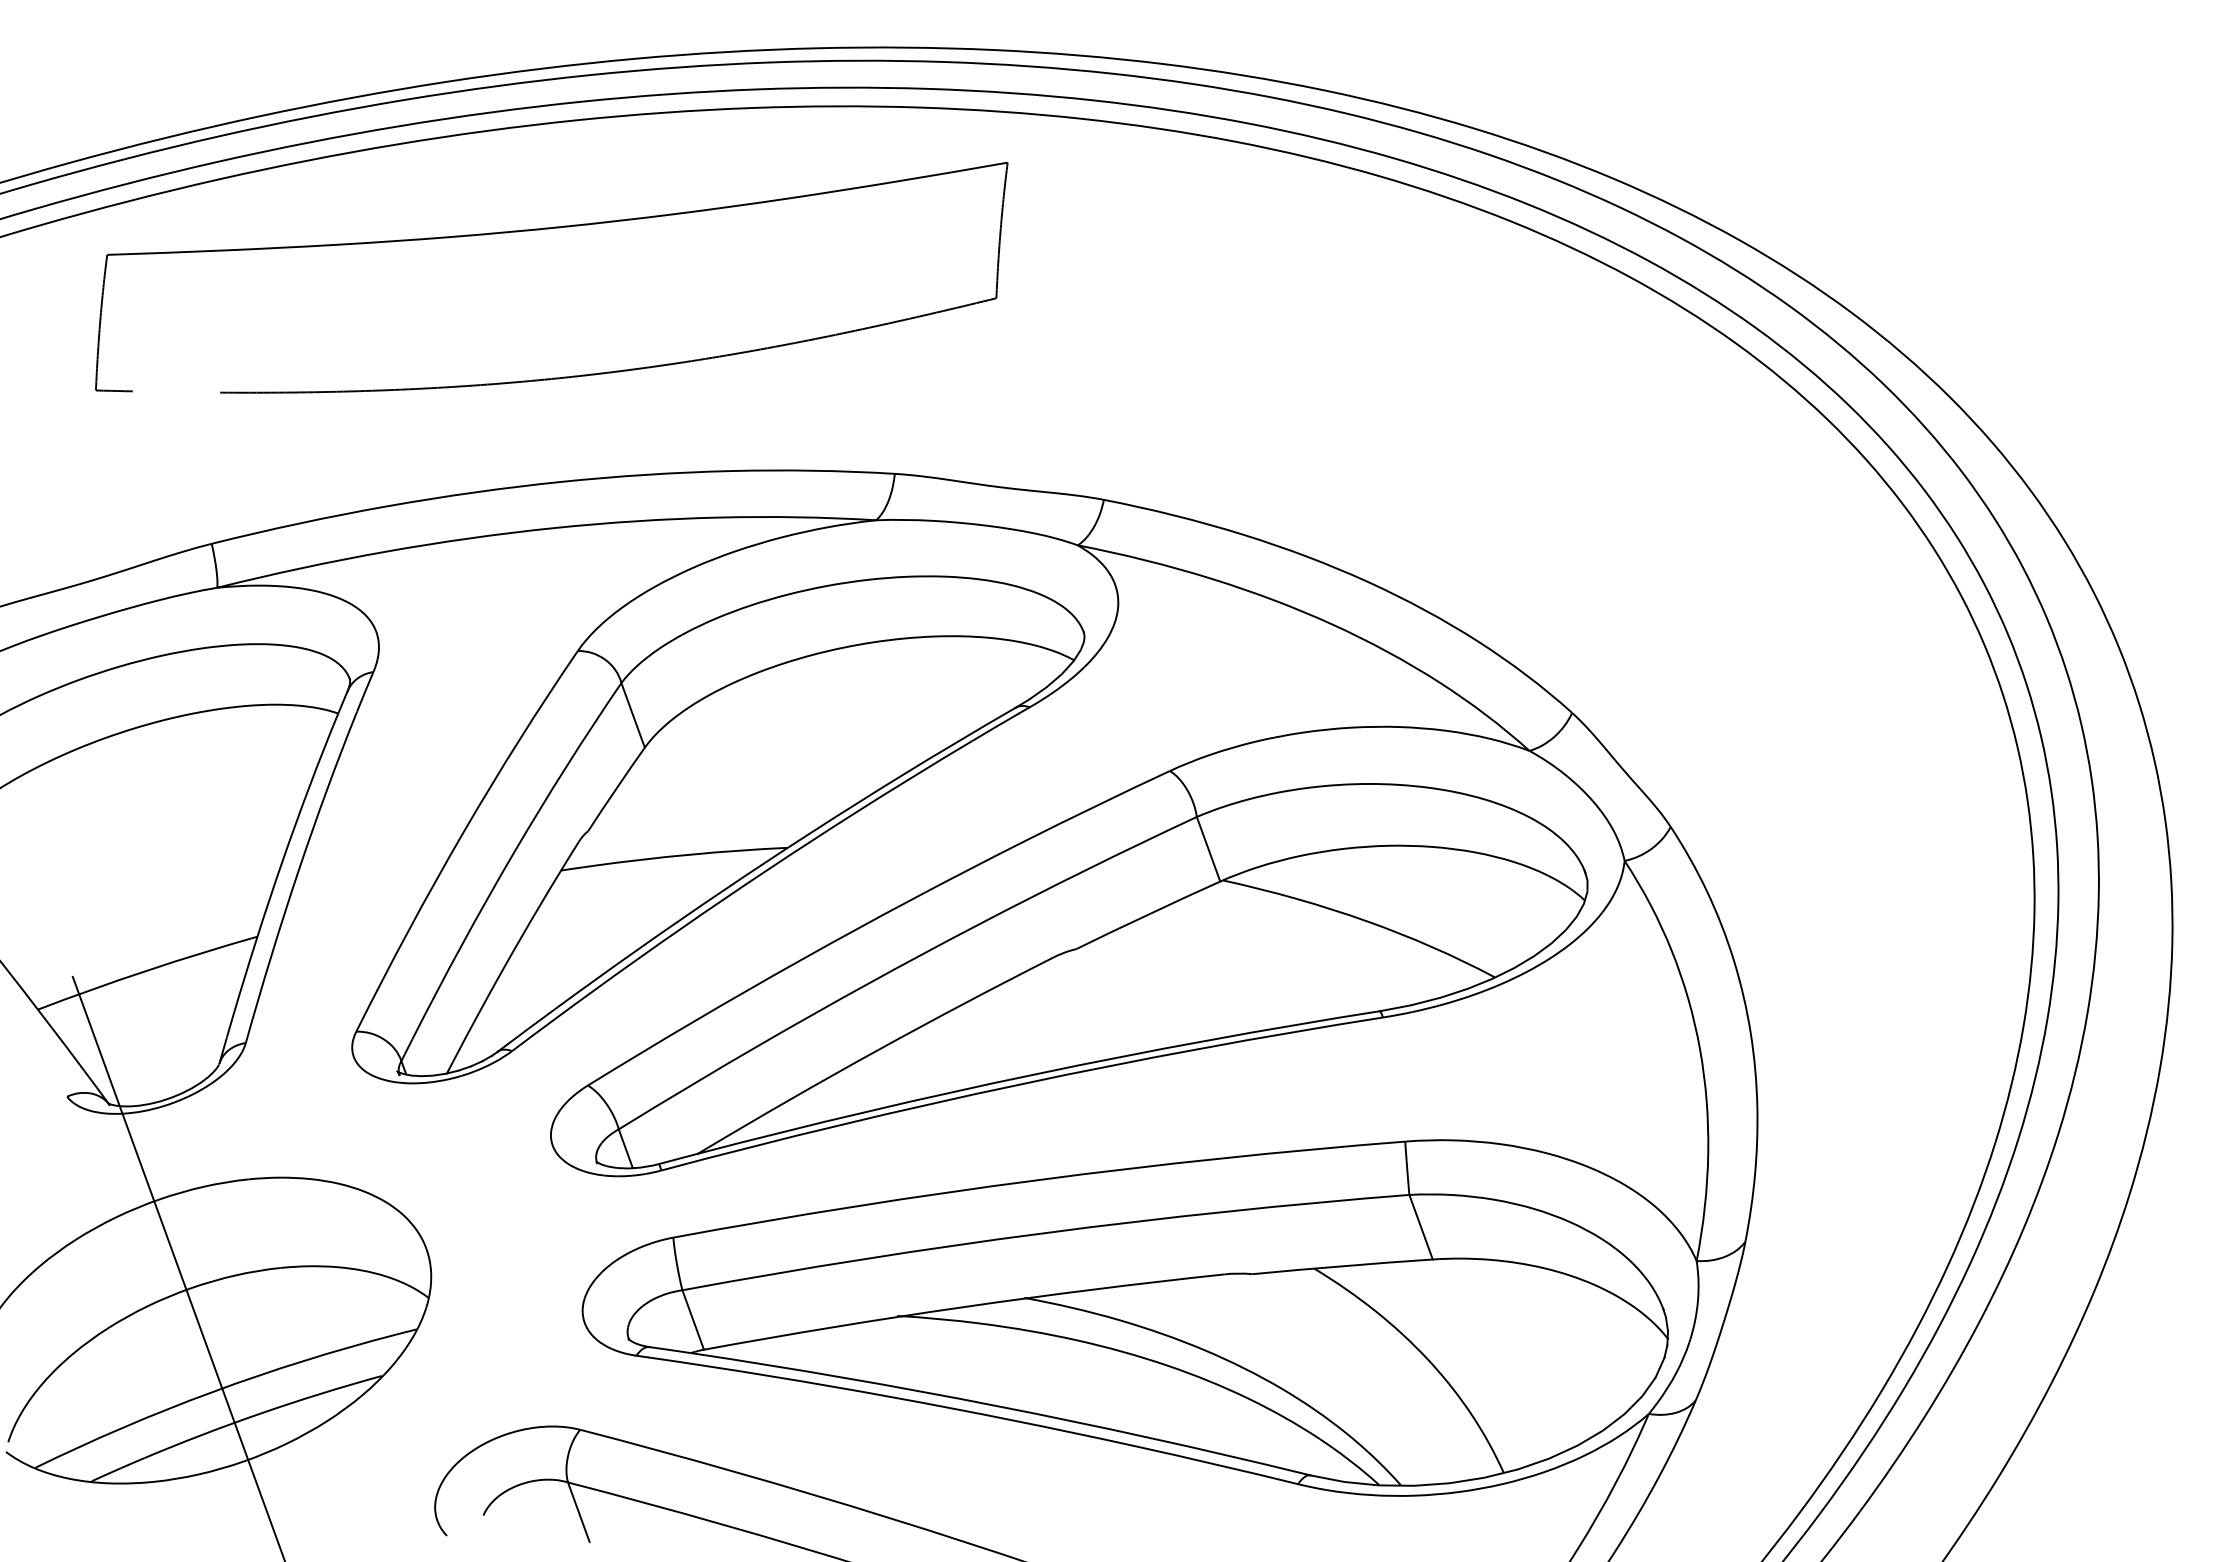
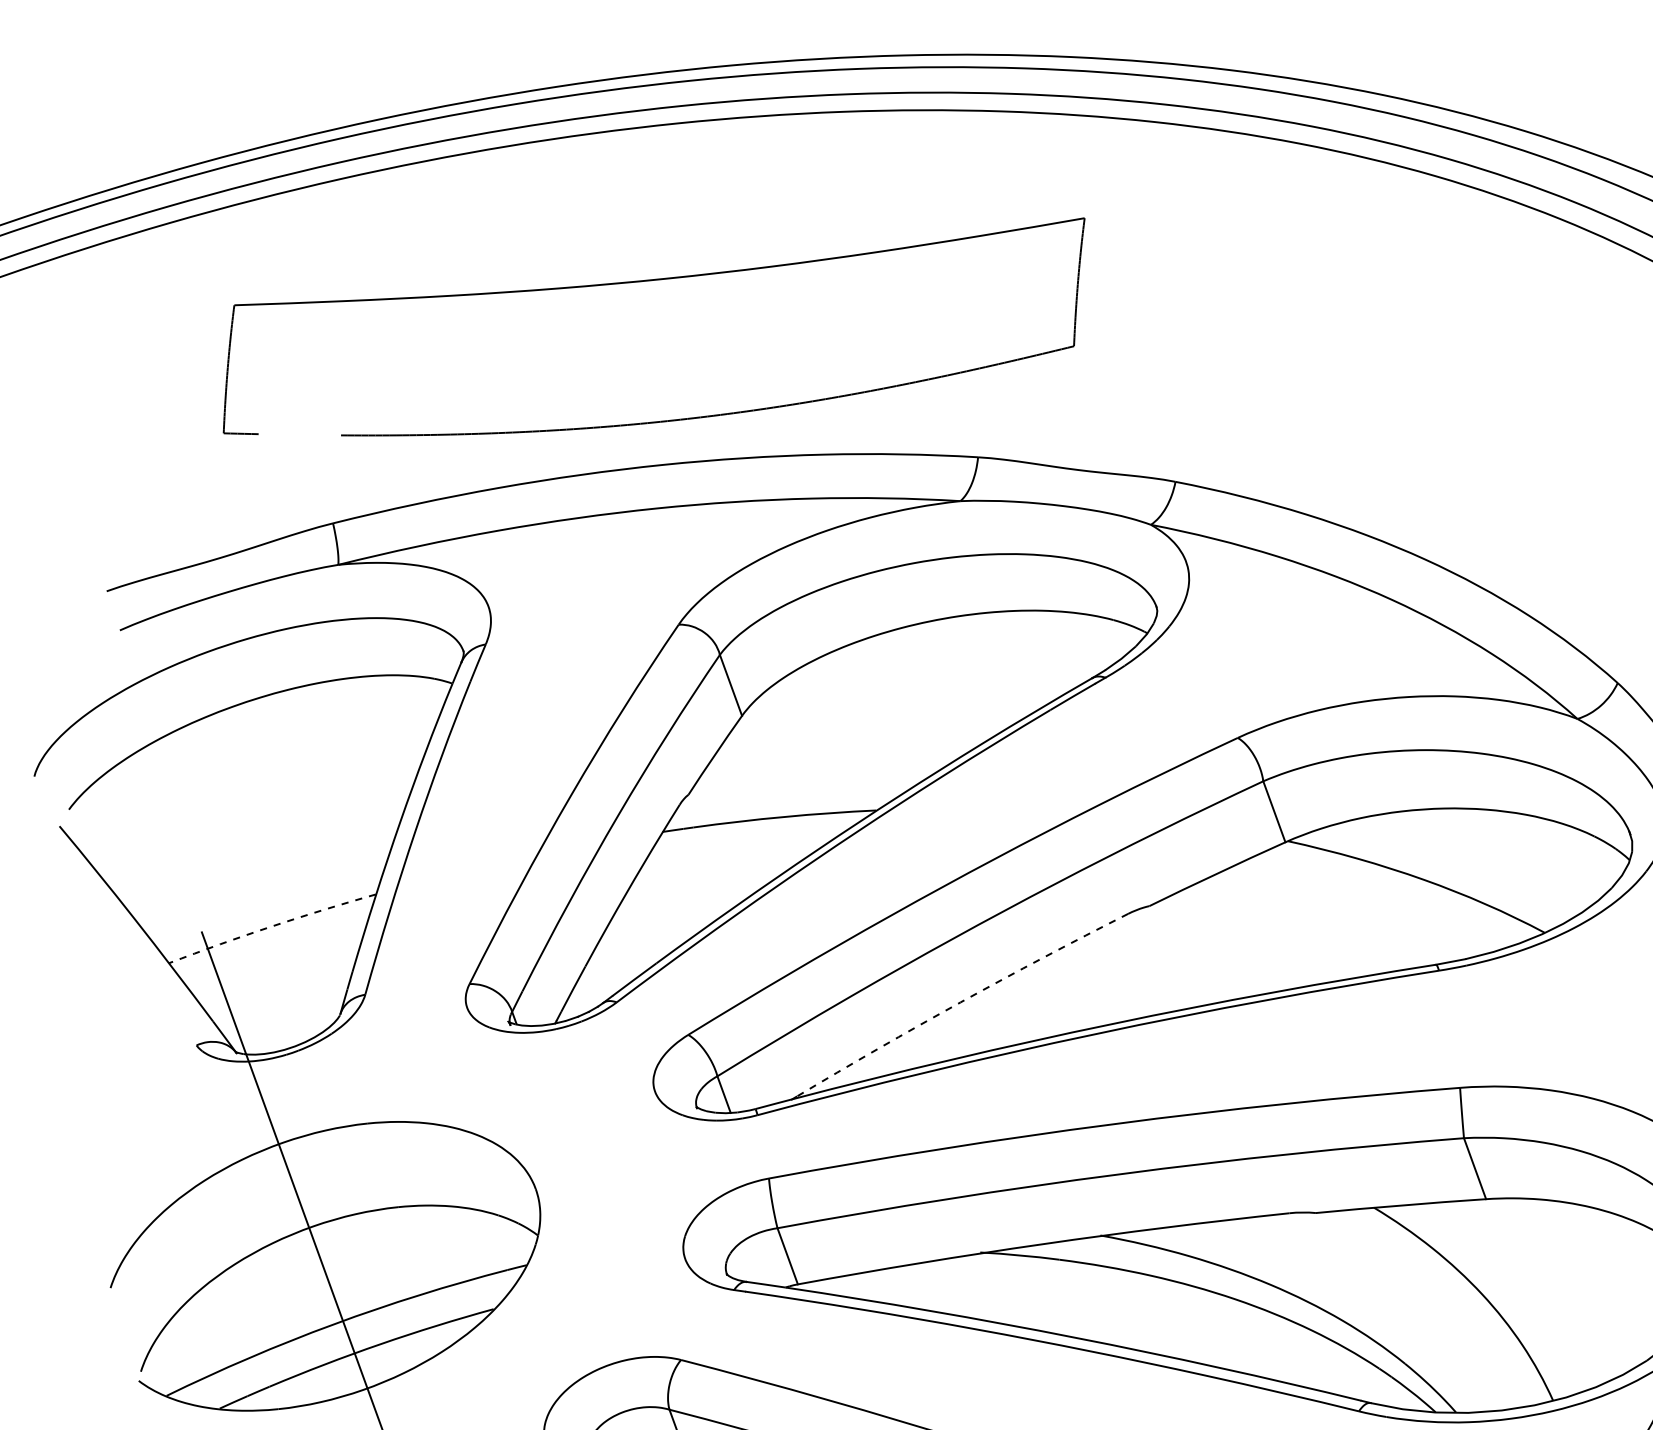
part: (549, 229) -> (652, 281), moved
arc: (146, 970) -> (271, 926), solid -> dashed
arc: (876, 1051) -> (960, 1002), solid -> dashed

